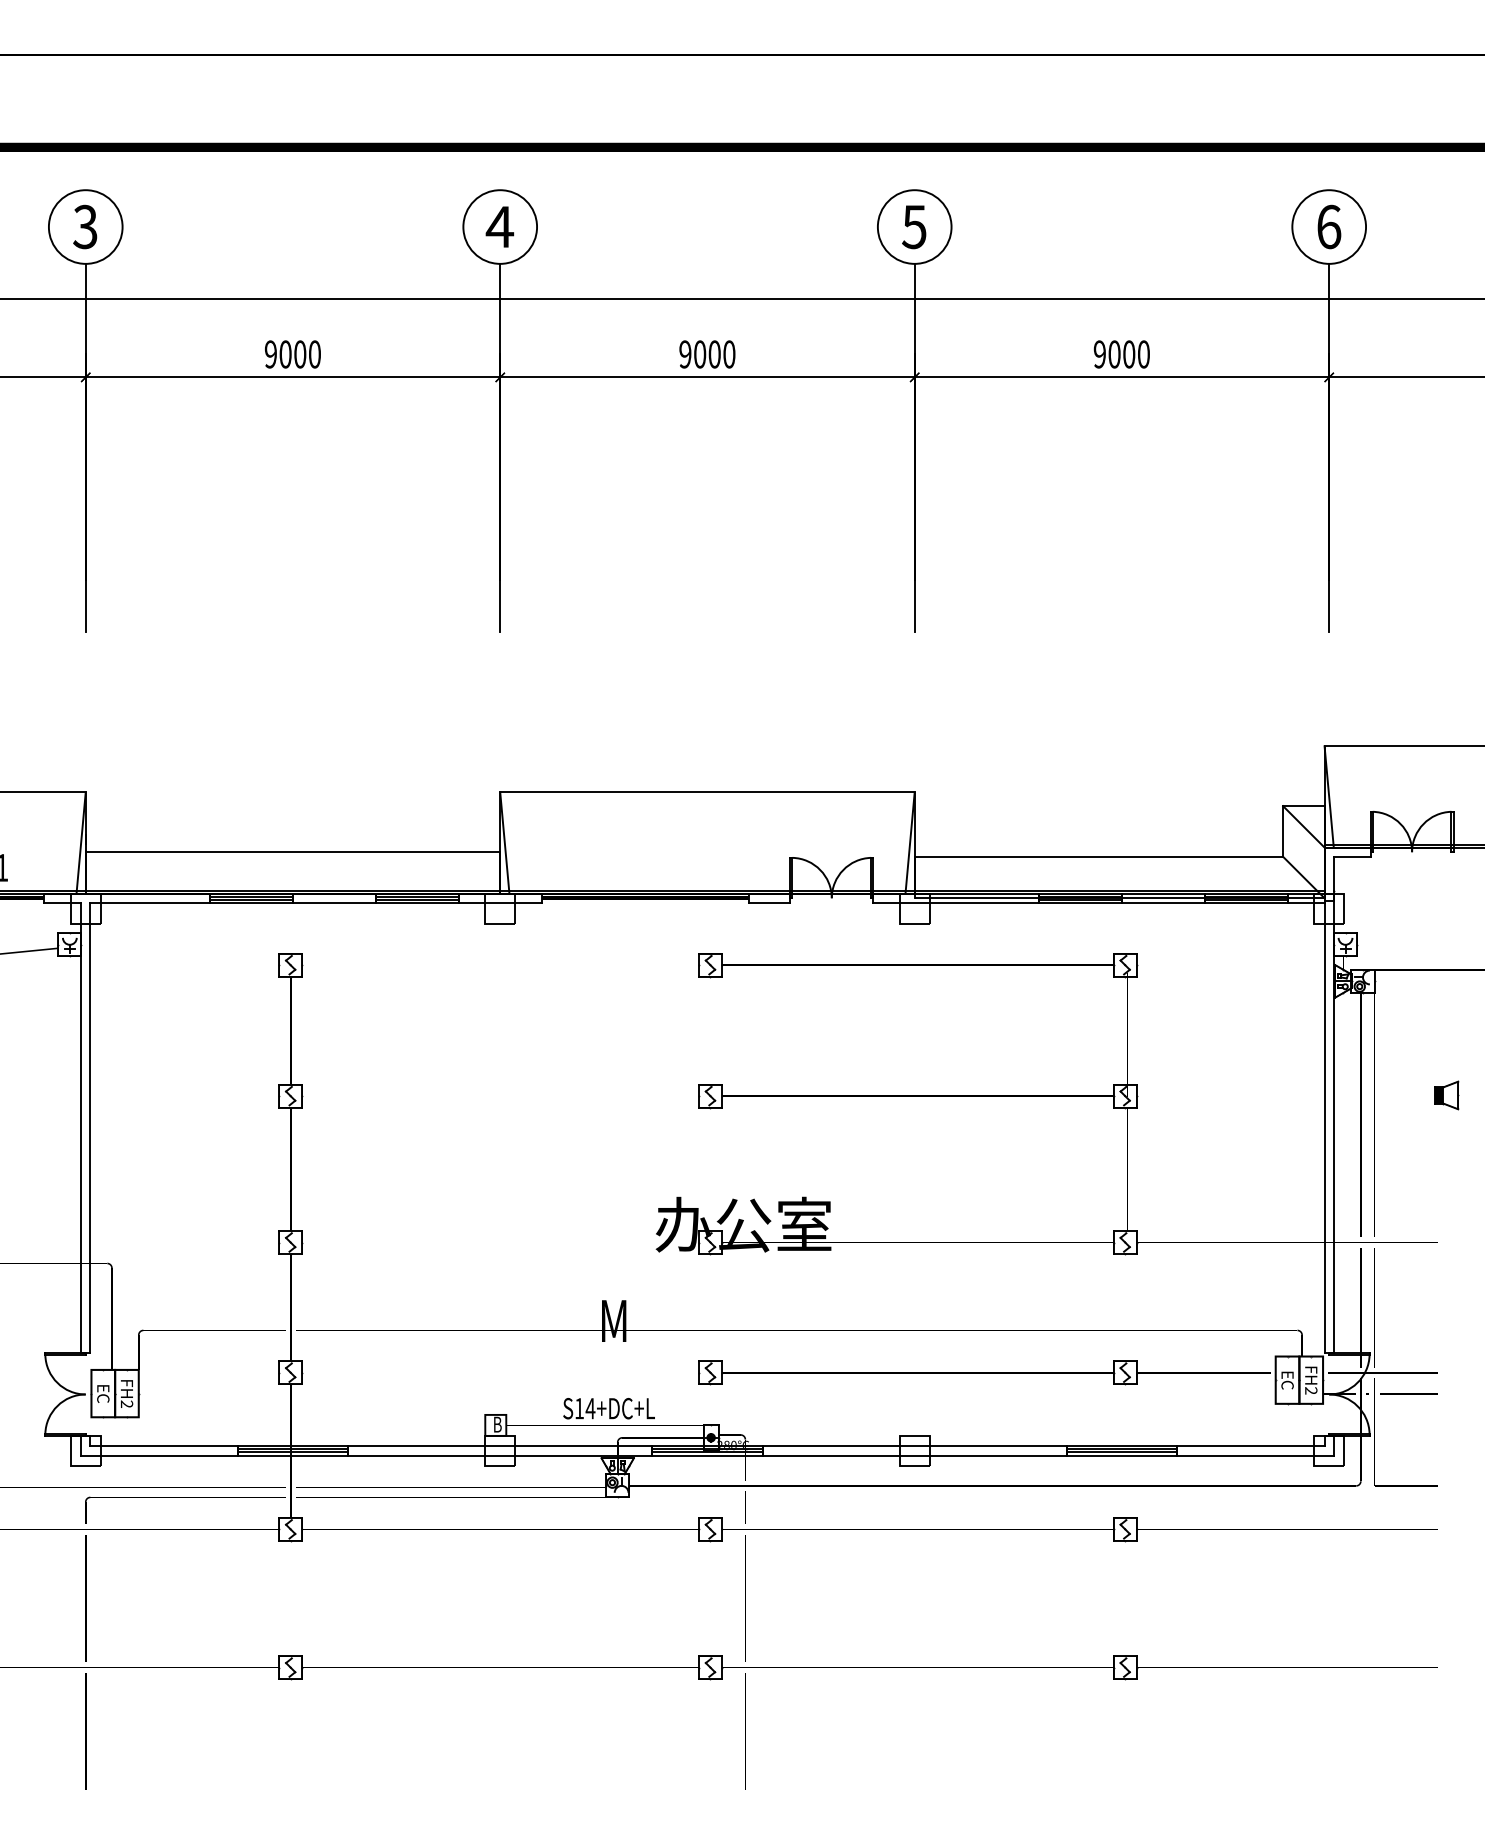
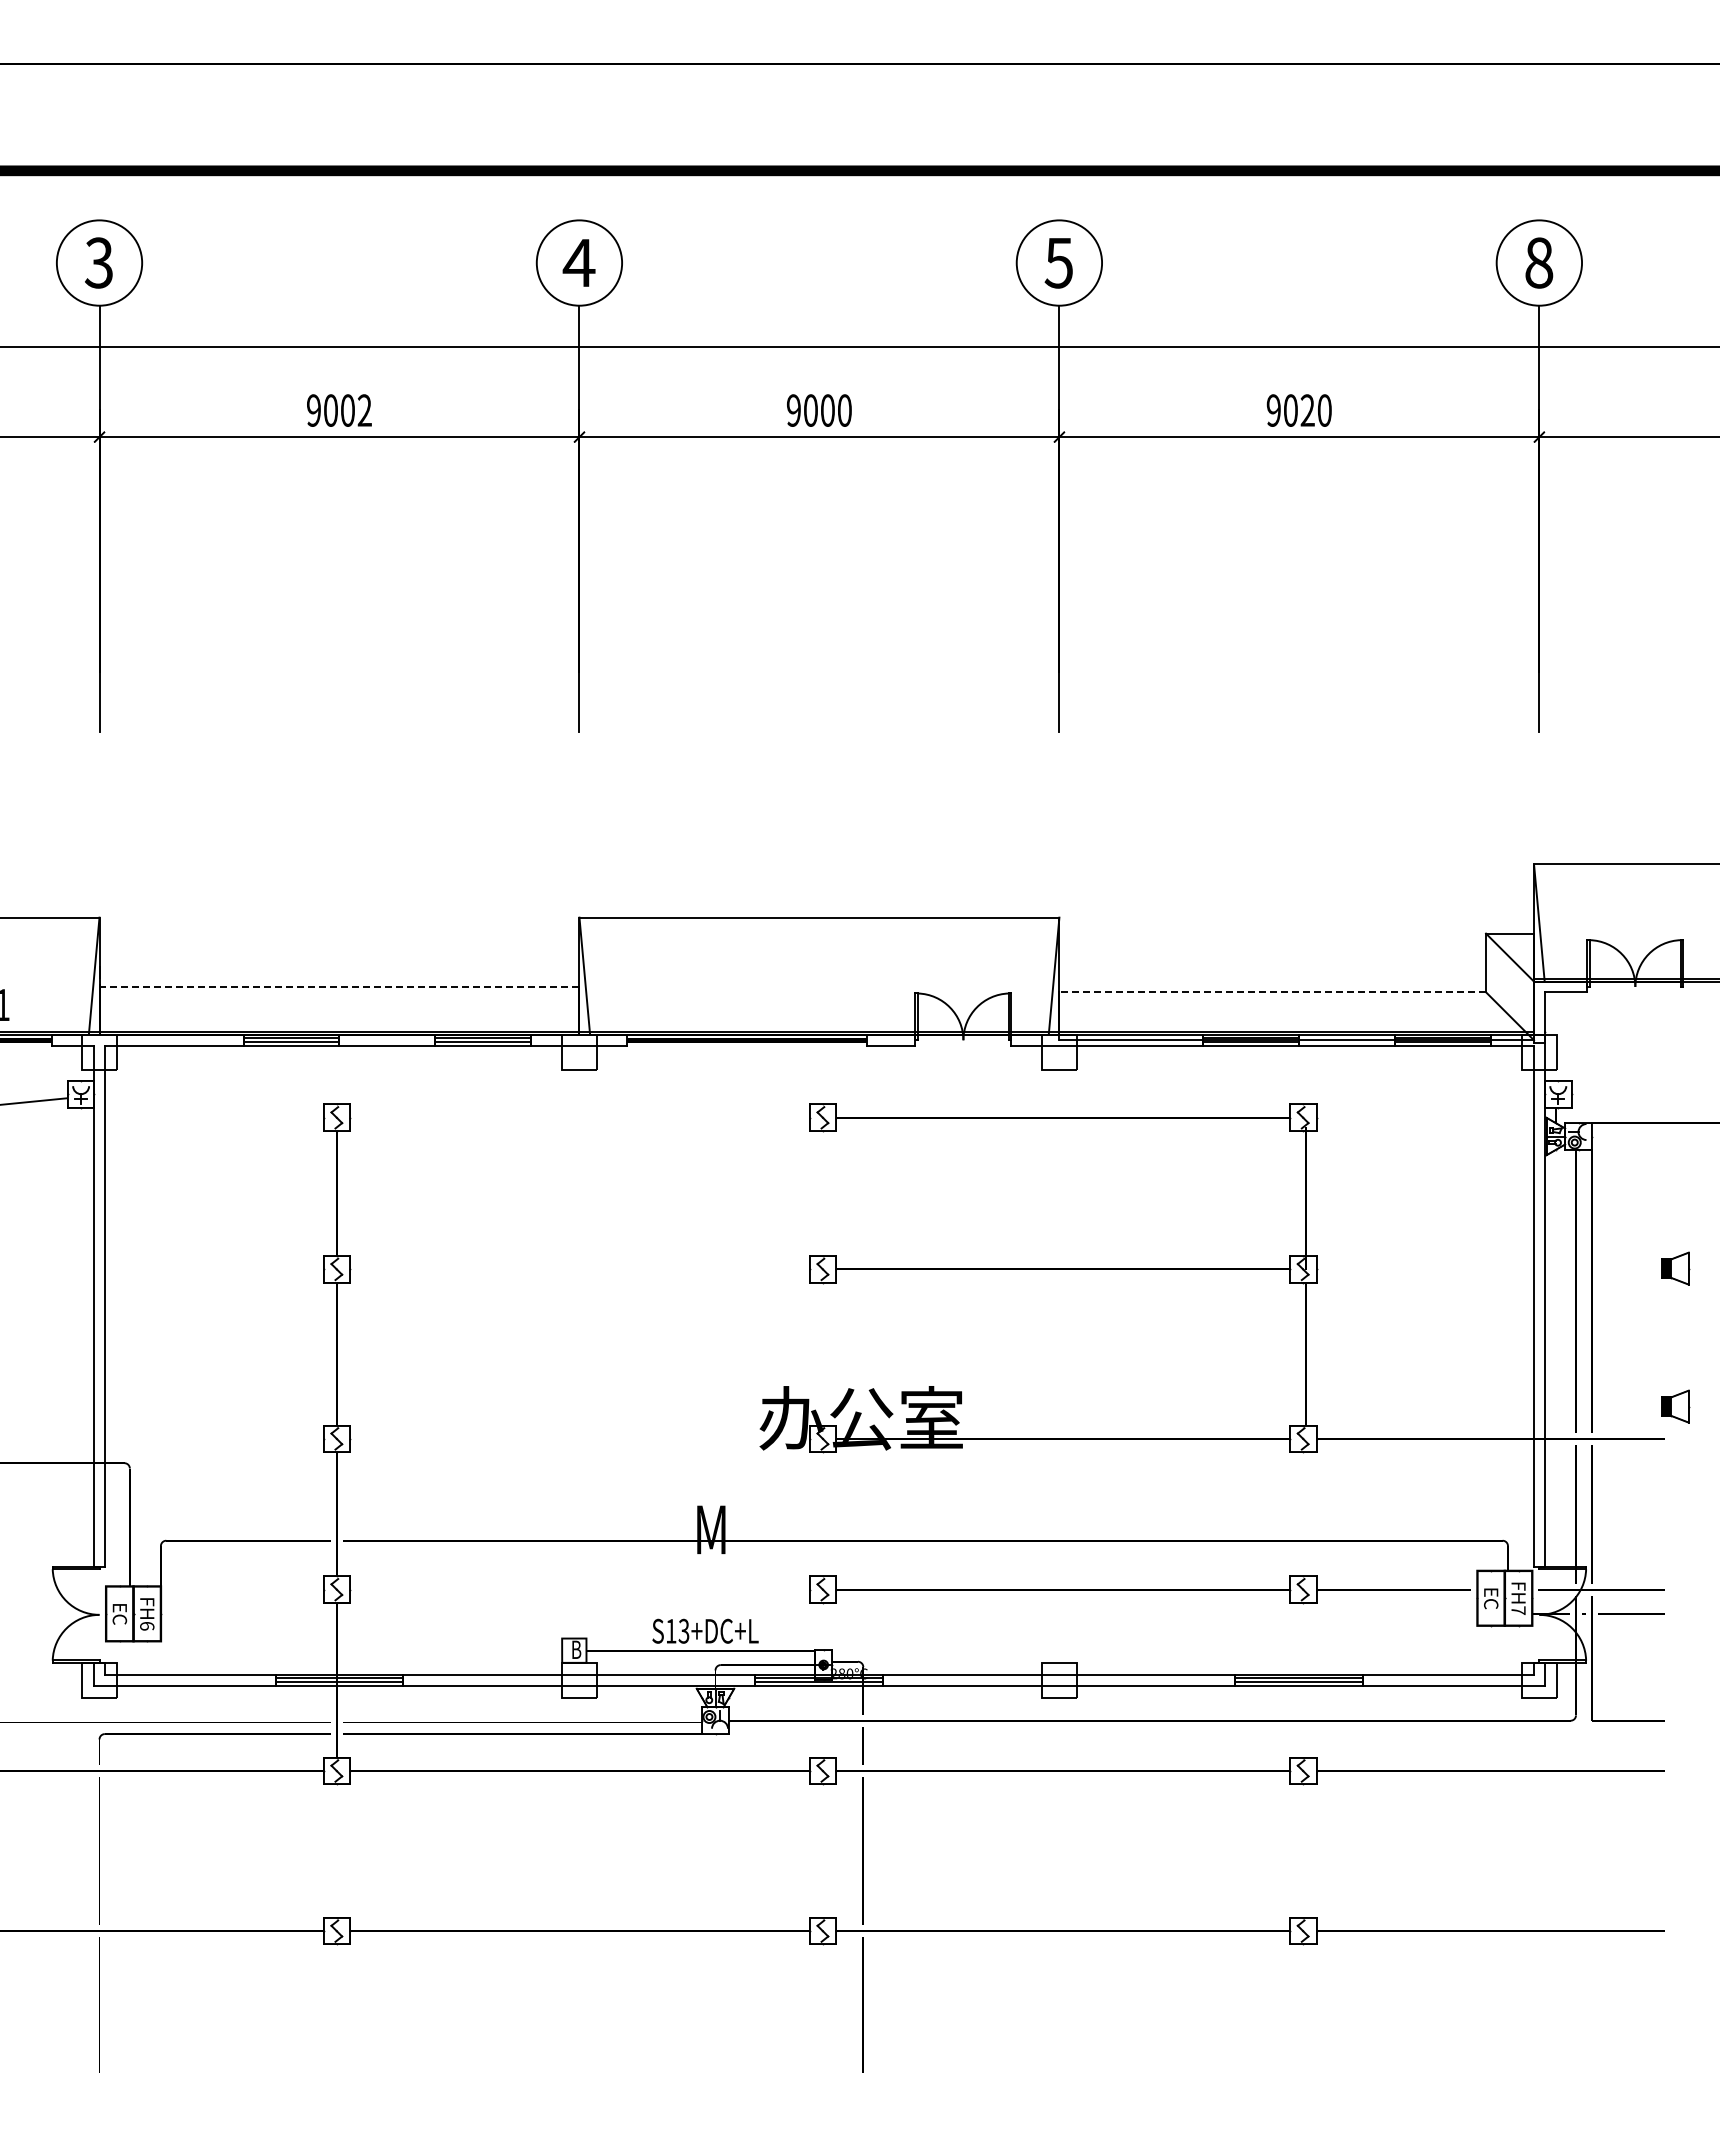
text: (1329, 226) -> (1539, 262), 6 -> 8
text: (314, 354) -> (364, 410), 9000 -> 9002
text: (1128, 354) -> (1307, 410), 9000 -> 9020
line: (292, 851) -> (339, 986), solid -> dashed
line: (1098, 857) -> (1272, 992), solid -> dashed
part: (1446, 1214) -> (1675, 1406), added
text: (1311, 1390) -> (1518, 1610), FH2 -> FH7
text: (127, 1403) -> (147, 1625), FH2 -> FH6
text: (590, 1407) -> (683, 1630), S14+DC+L -> S13+DC+L

